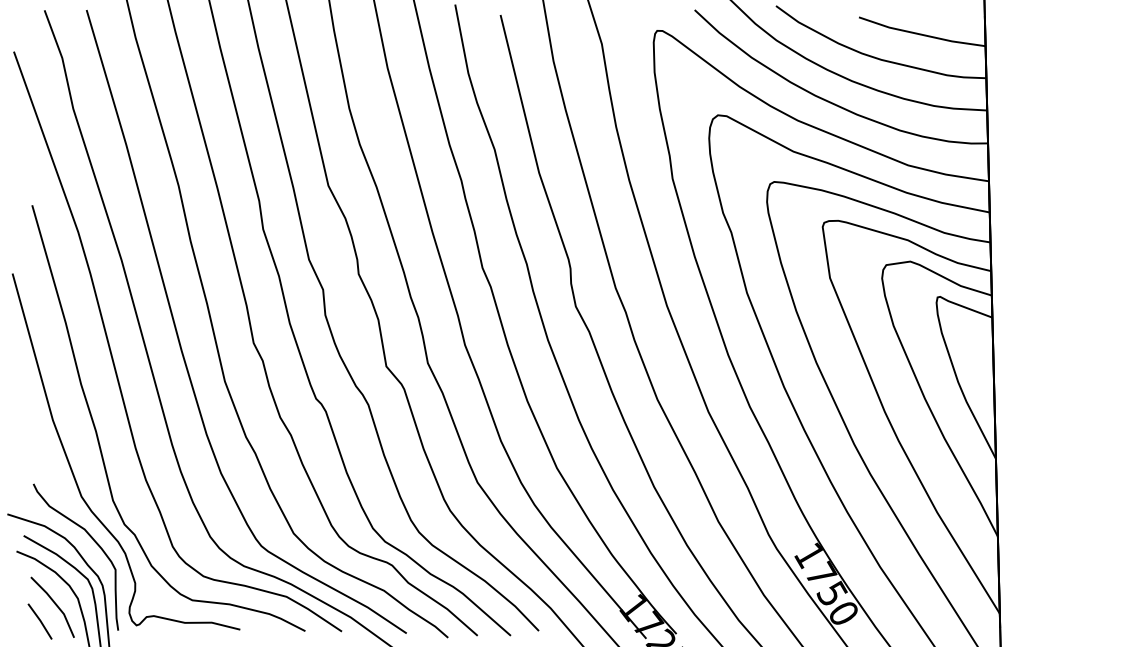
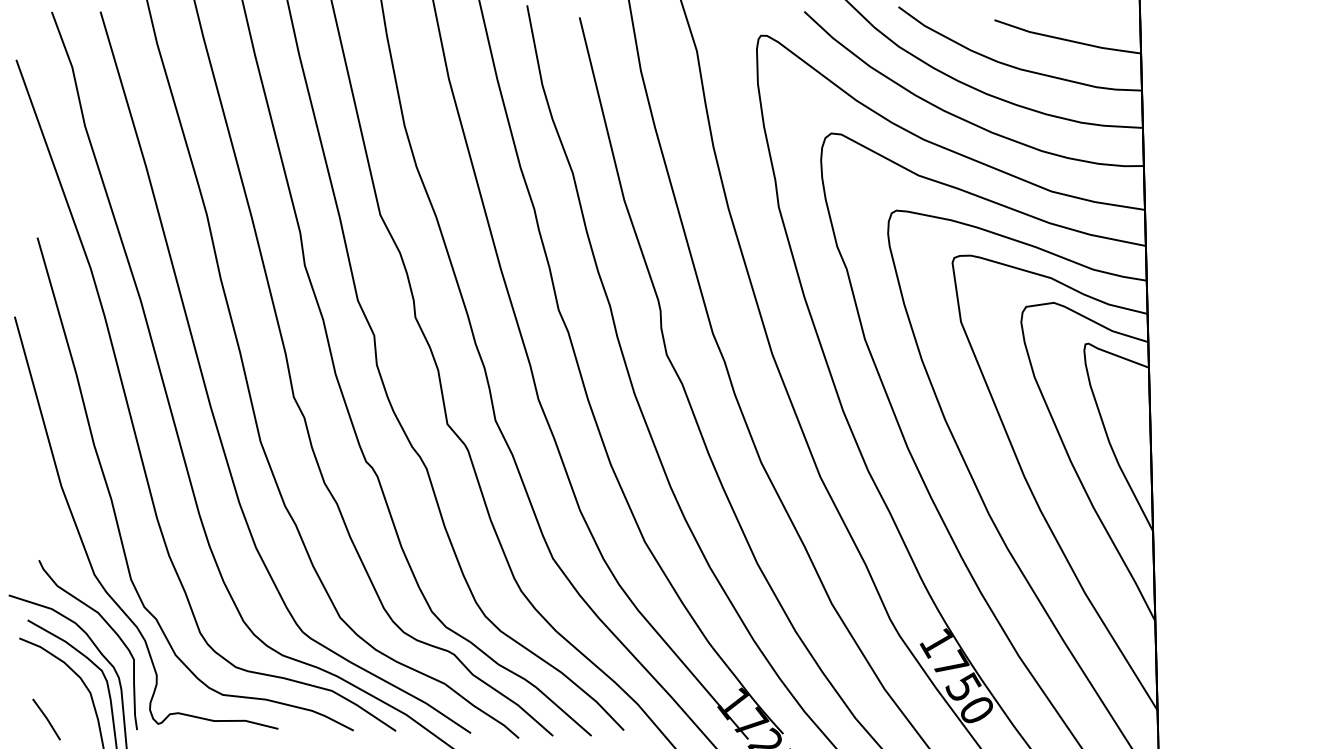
part: (52, 606) -> (60, 702), removed

